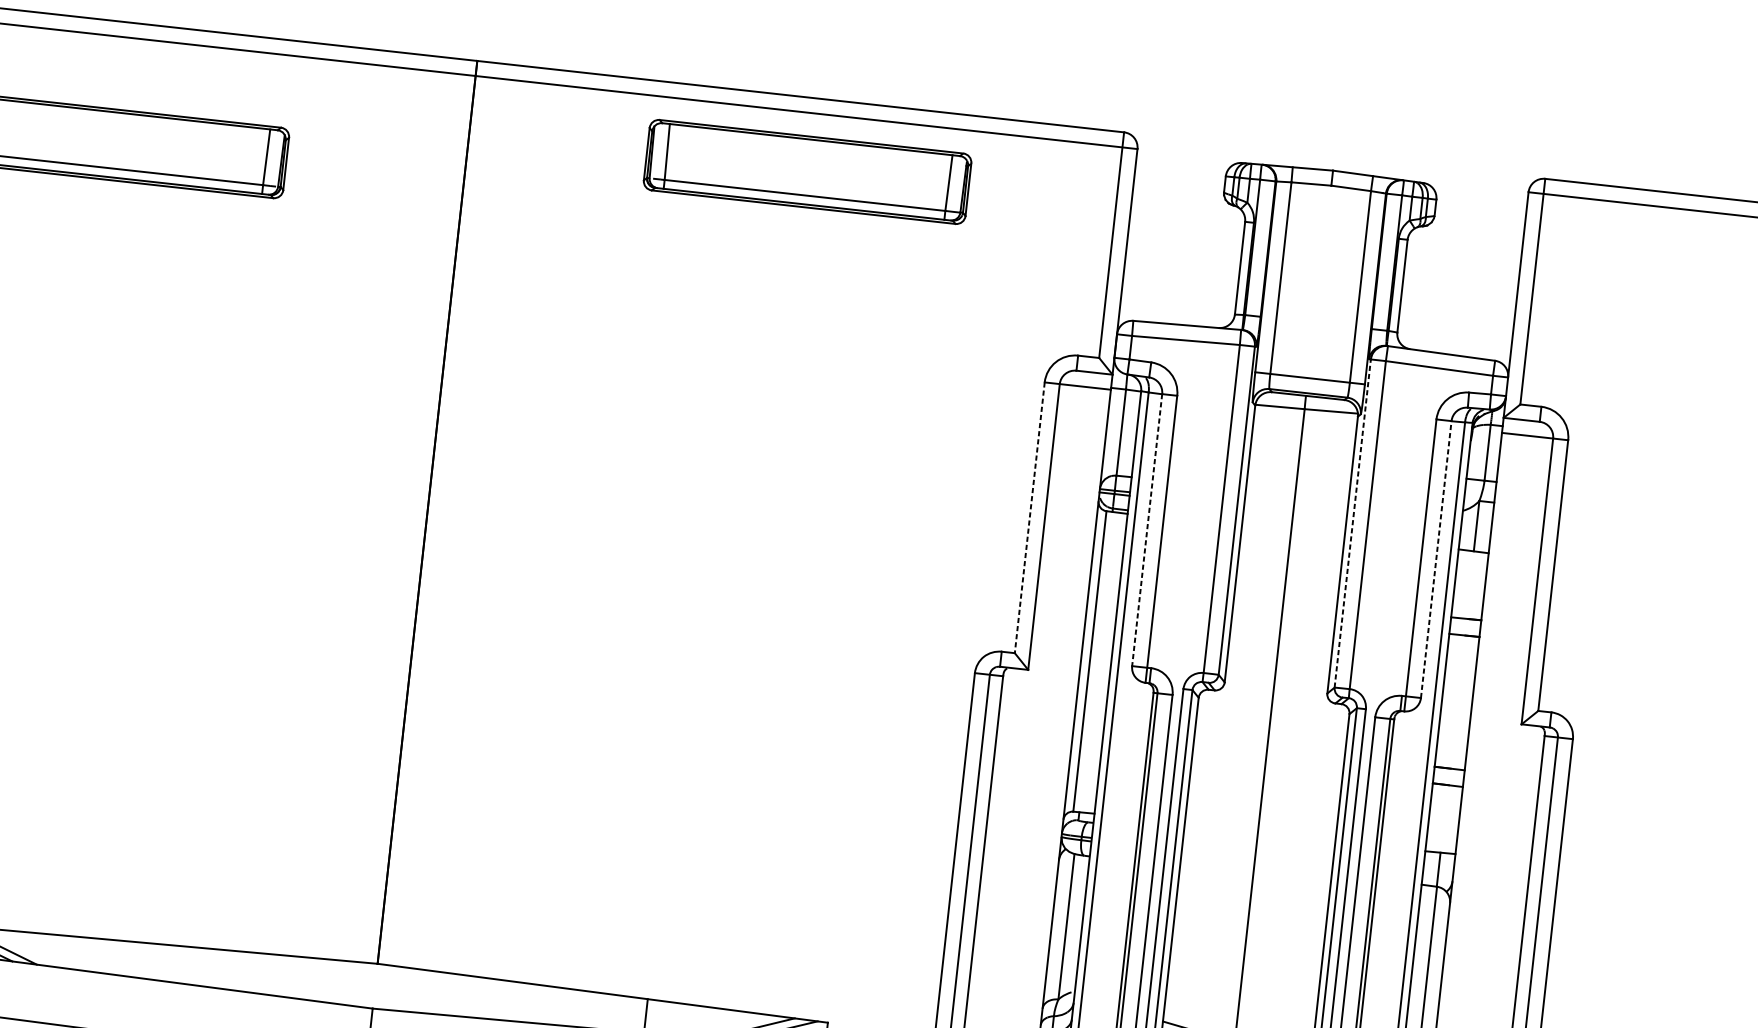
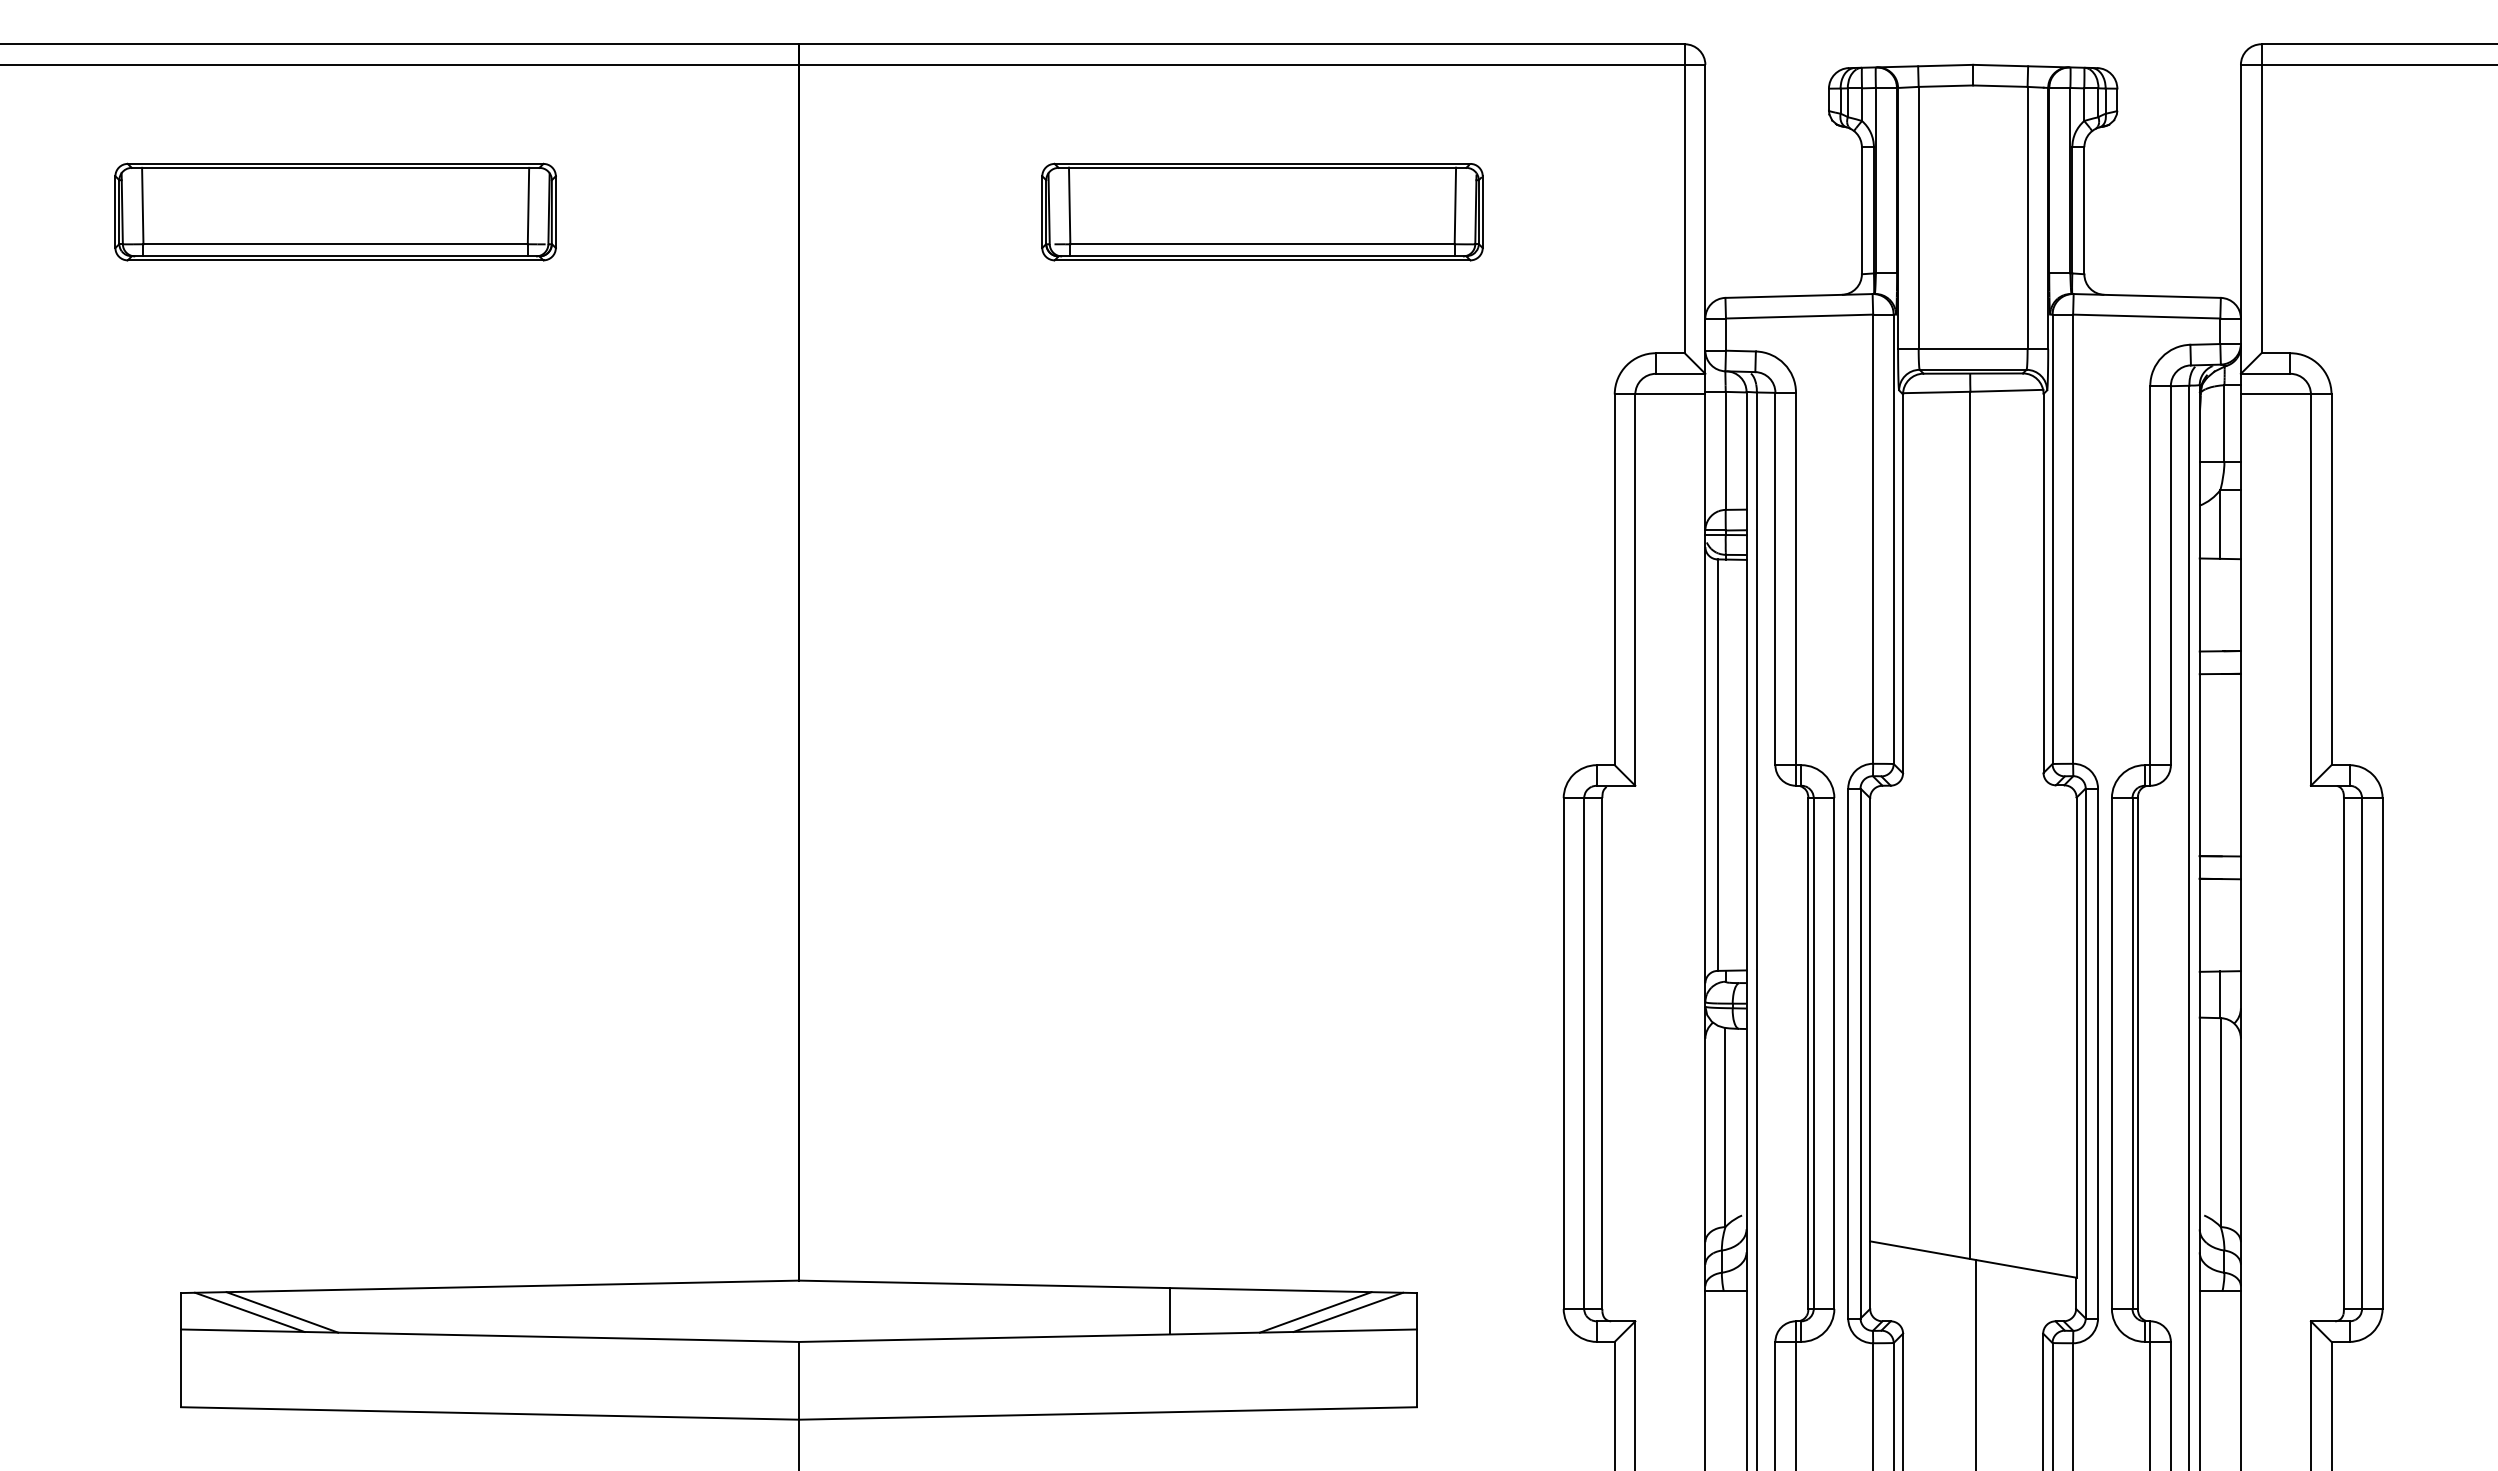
part: (807, 171) -> (1262, 211), moved
line: (1029, 518) -> (1614, 580), dashed -> solid
line: (1352, 523) -> (2052, 539), dashed -> solid
line: (1147, 530) -> (1775, 579), dashed -> solid
line: (1435, 559) -> (2170, 575), dashed -> solid

